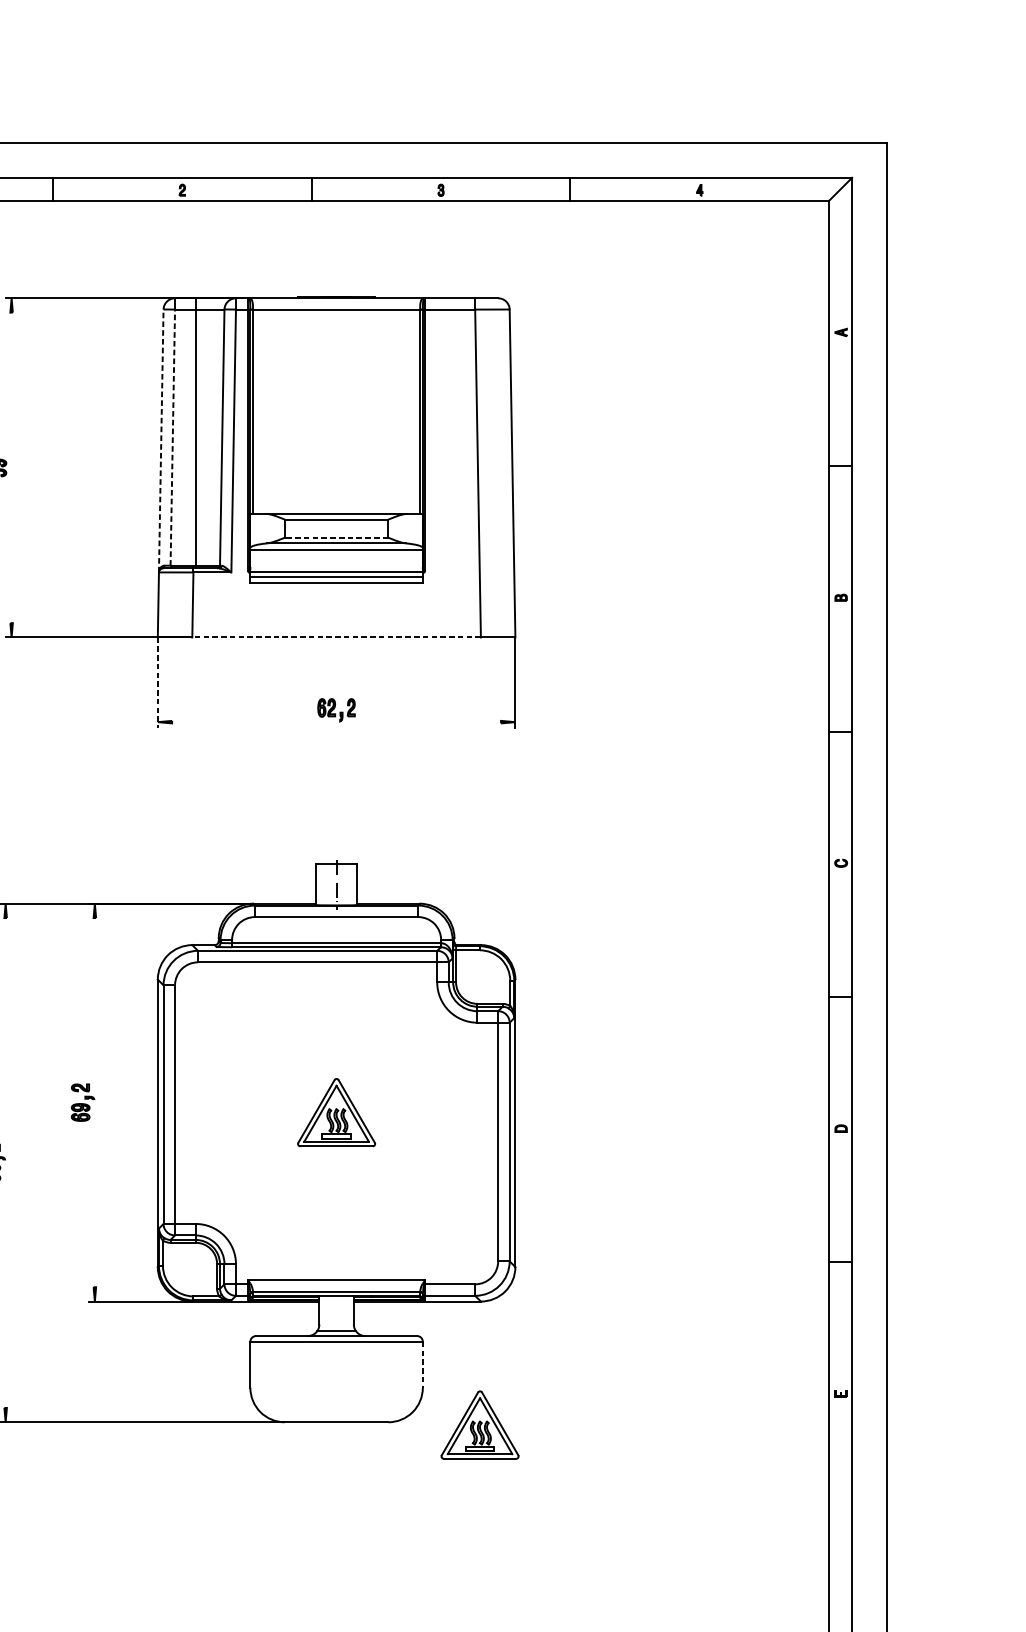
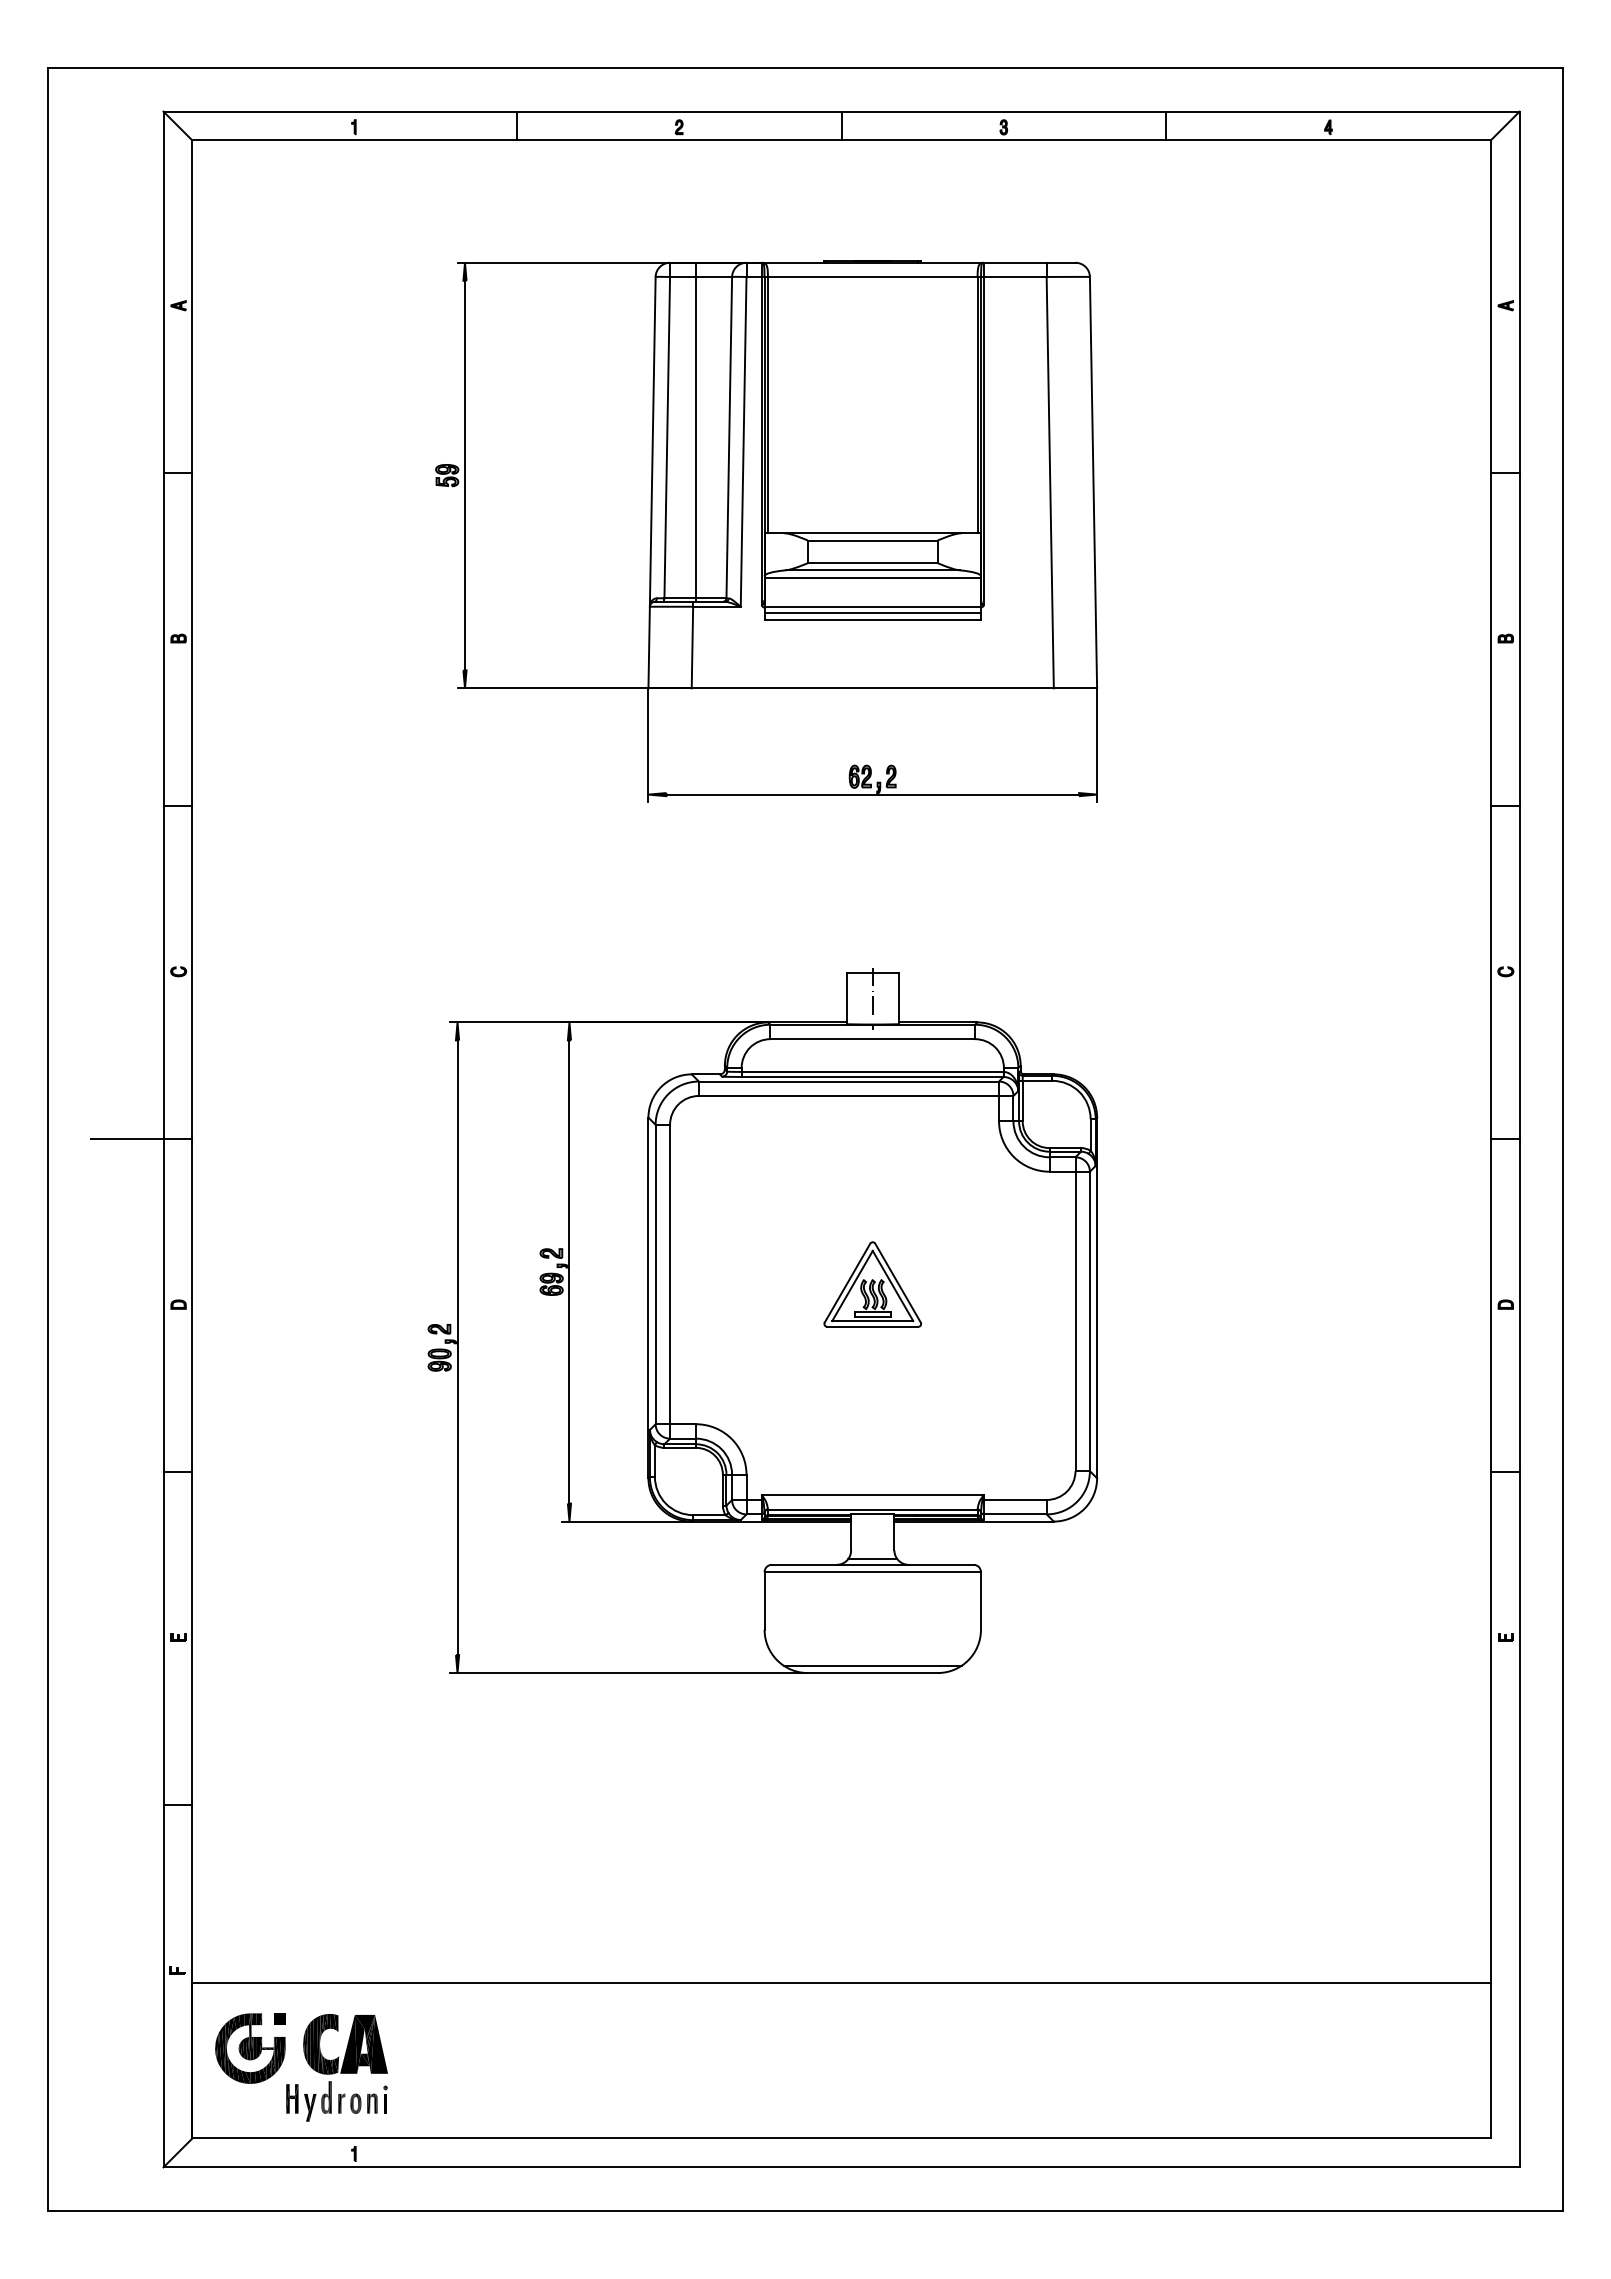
line: (173, 437) -> (667, 437), dashed -> solid
line: (161, 440) -> (652, 441), dashed -> solid
line: (12, 467) -> (465, 475), added
line: (336, 537) -> (872, 563), dashed -> solid
line: (336, 637) -> (872, 688), dashed -> solid
line: (157, 683) -> (648, 745), dashed -> solid
line: (336, 722) -> (872, 794), added
line: (94, 1102) -> (569, 1271), added
line: (5, 1162) -> (457, 1347), added
line: (422, 1364) -> (980, 1600), dashed -> solid
line: (336, 1416) -> (872, 1665), added
part: (479, 1425) -> (1052, 1676), removed

